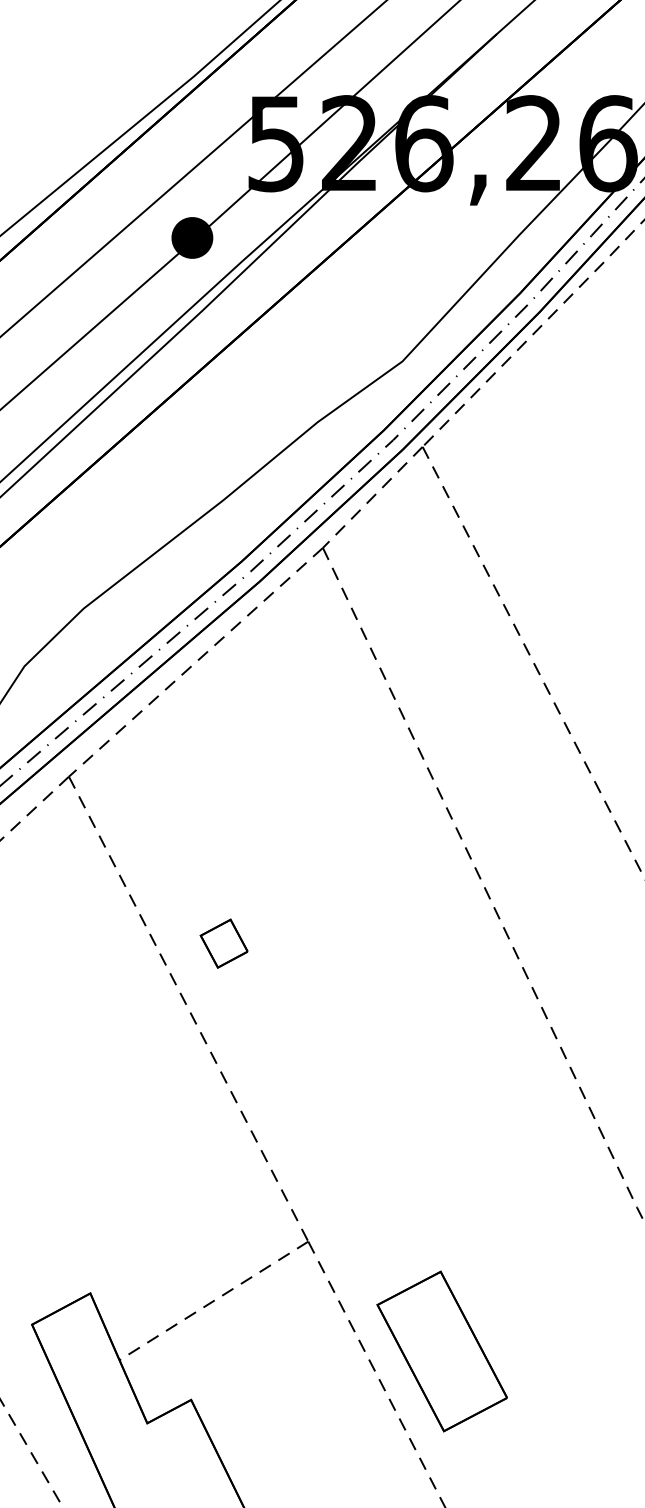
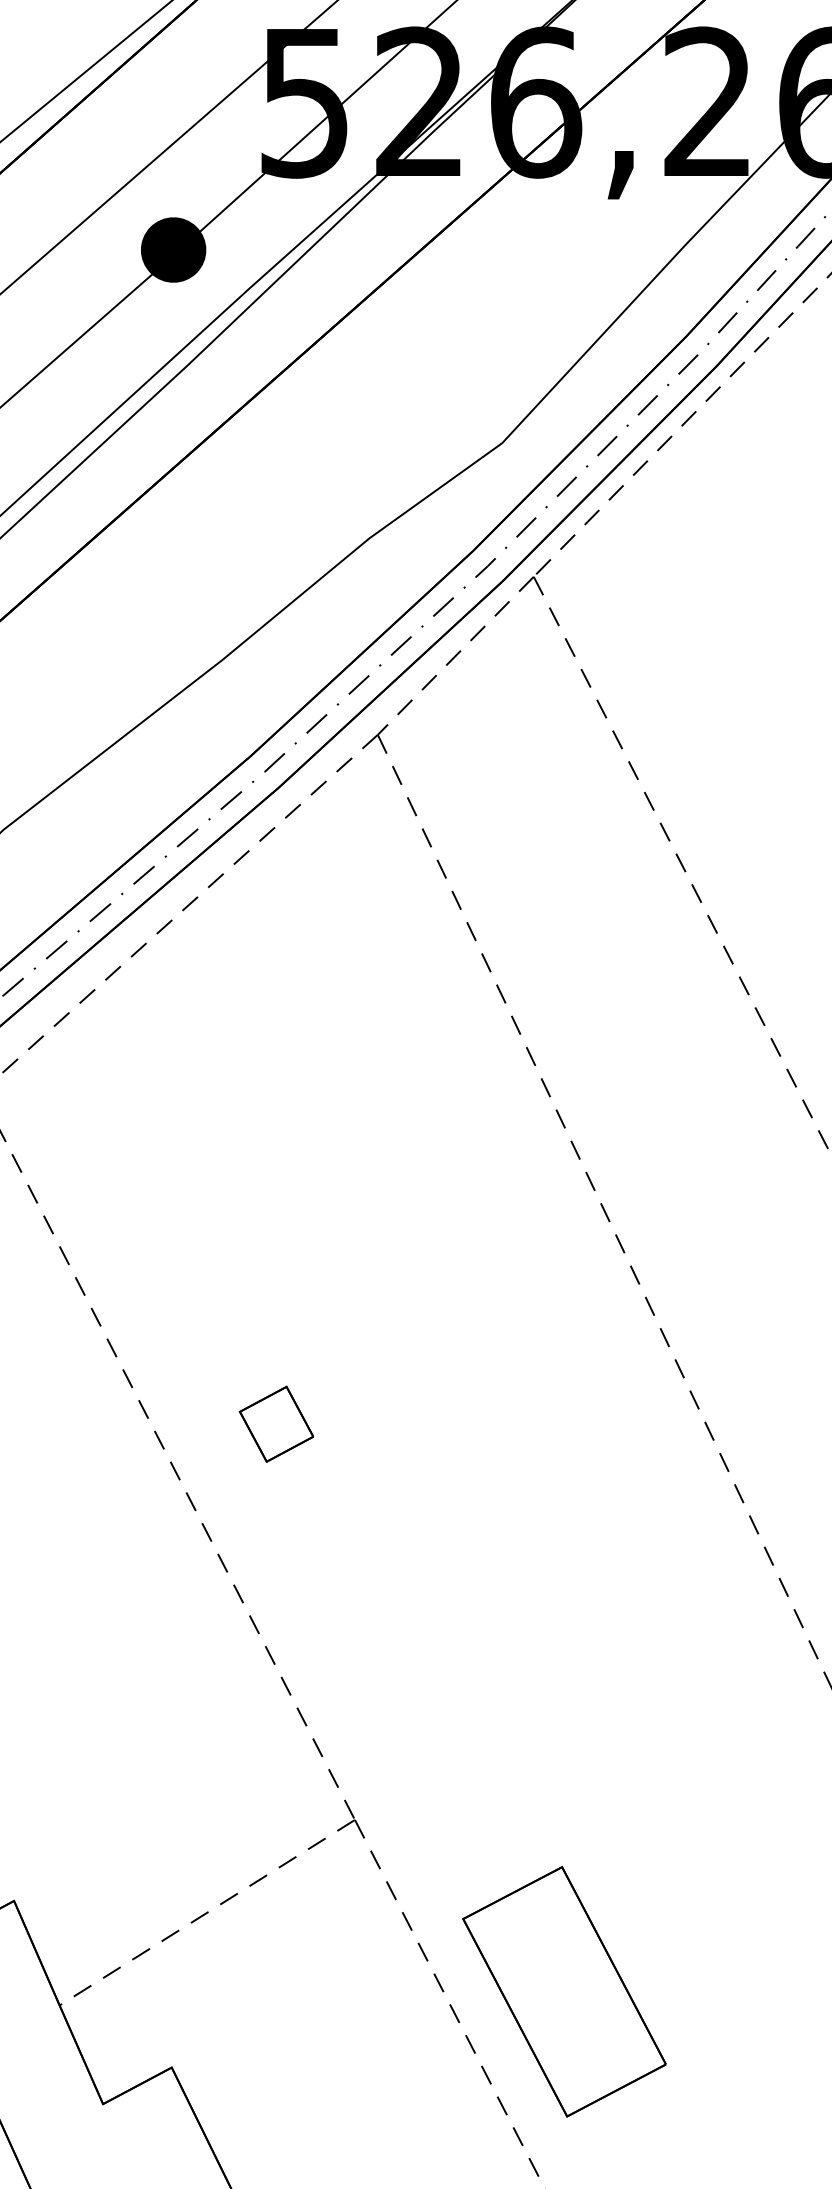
part: (223, 943) -> (275, 1423), moved

